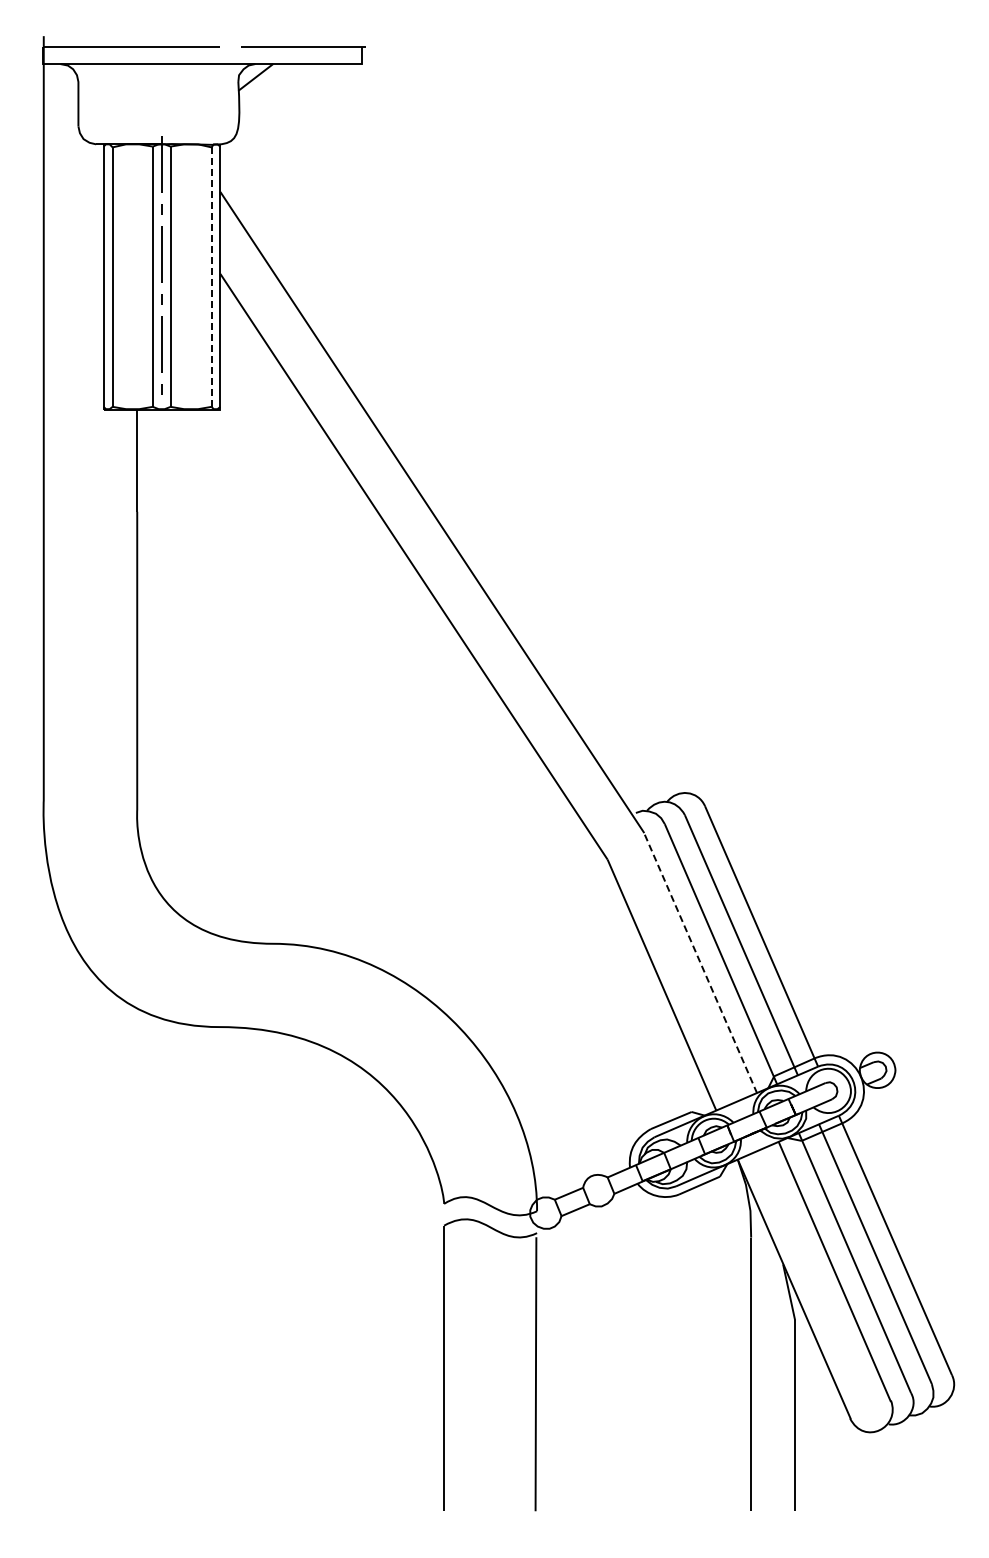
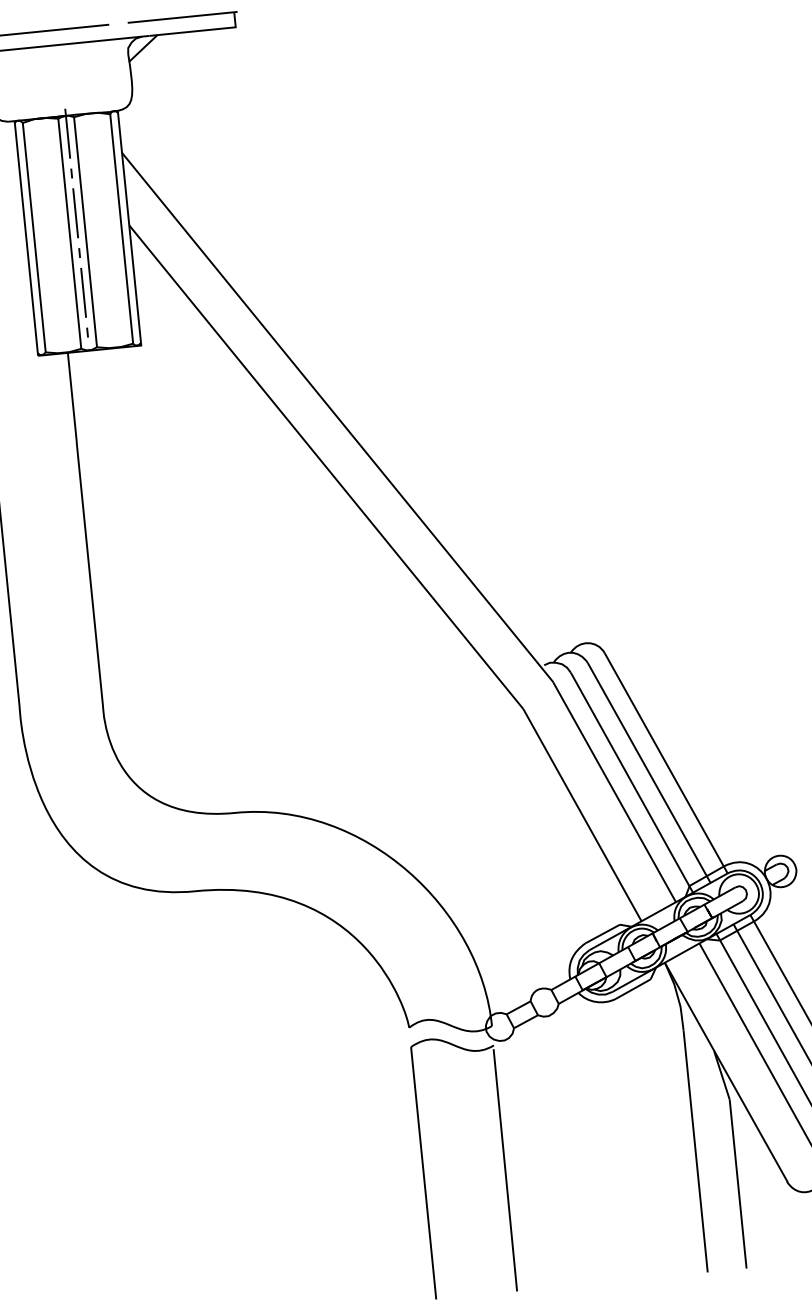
line: (211, 277) -> (121, 229), dashed -> solid
line: (700, 963) -> (614, 792), dashed -> solid

